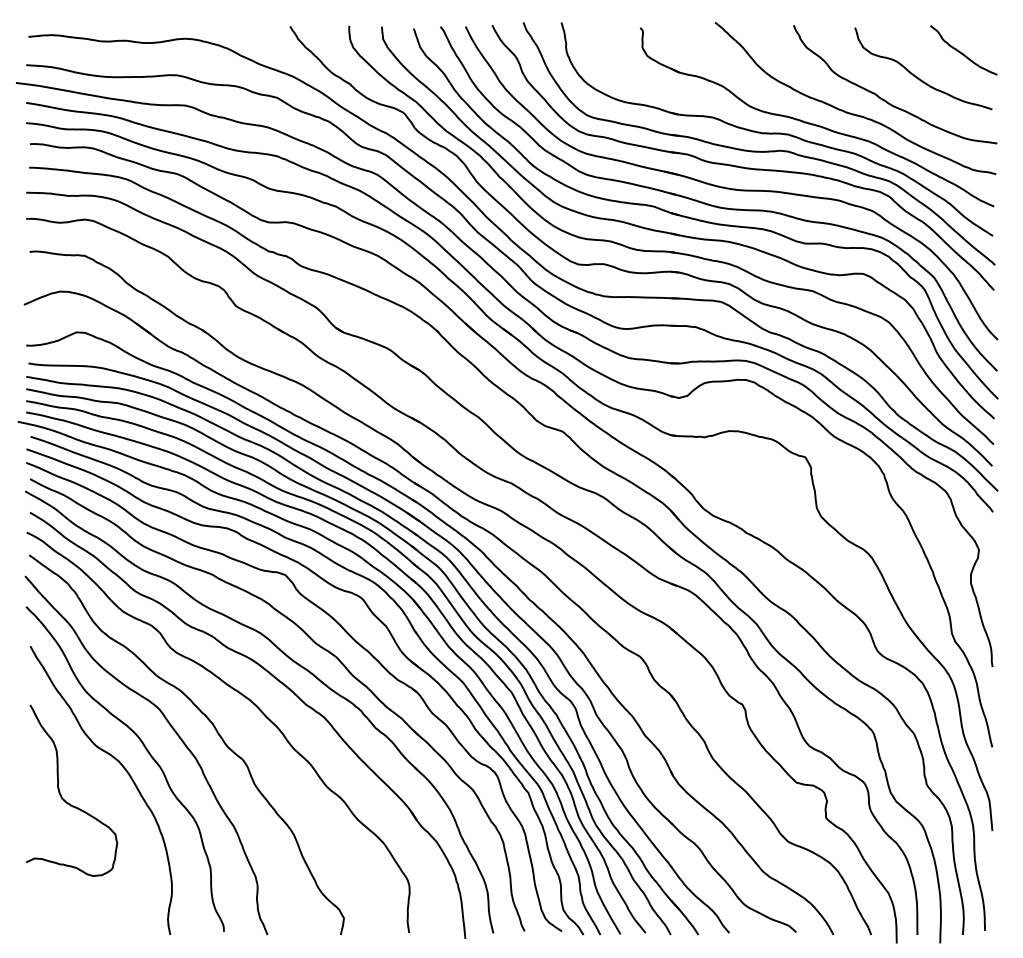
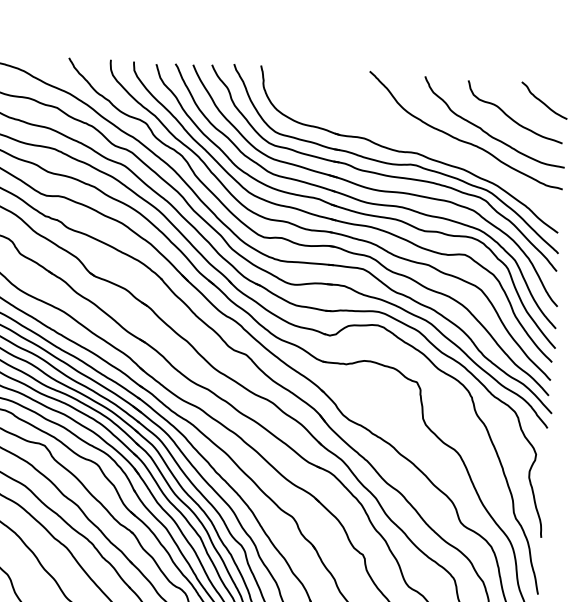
part: (813, 123) -> (435, 146), removed

